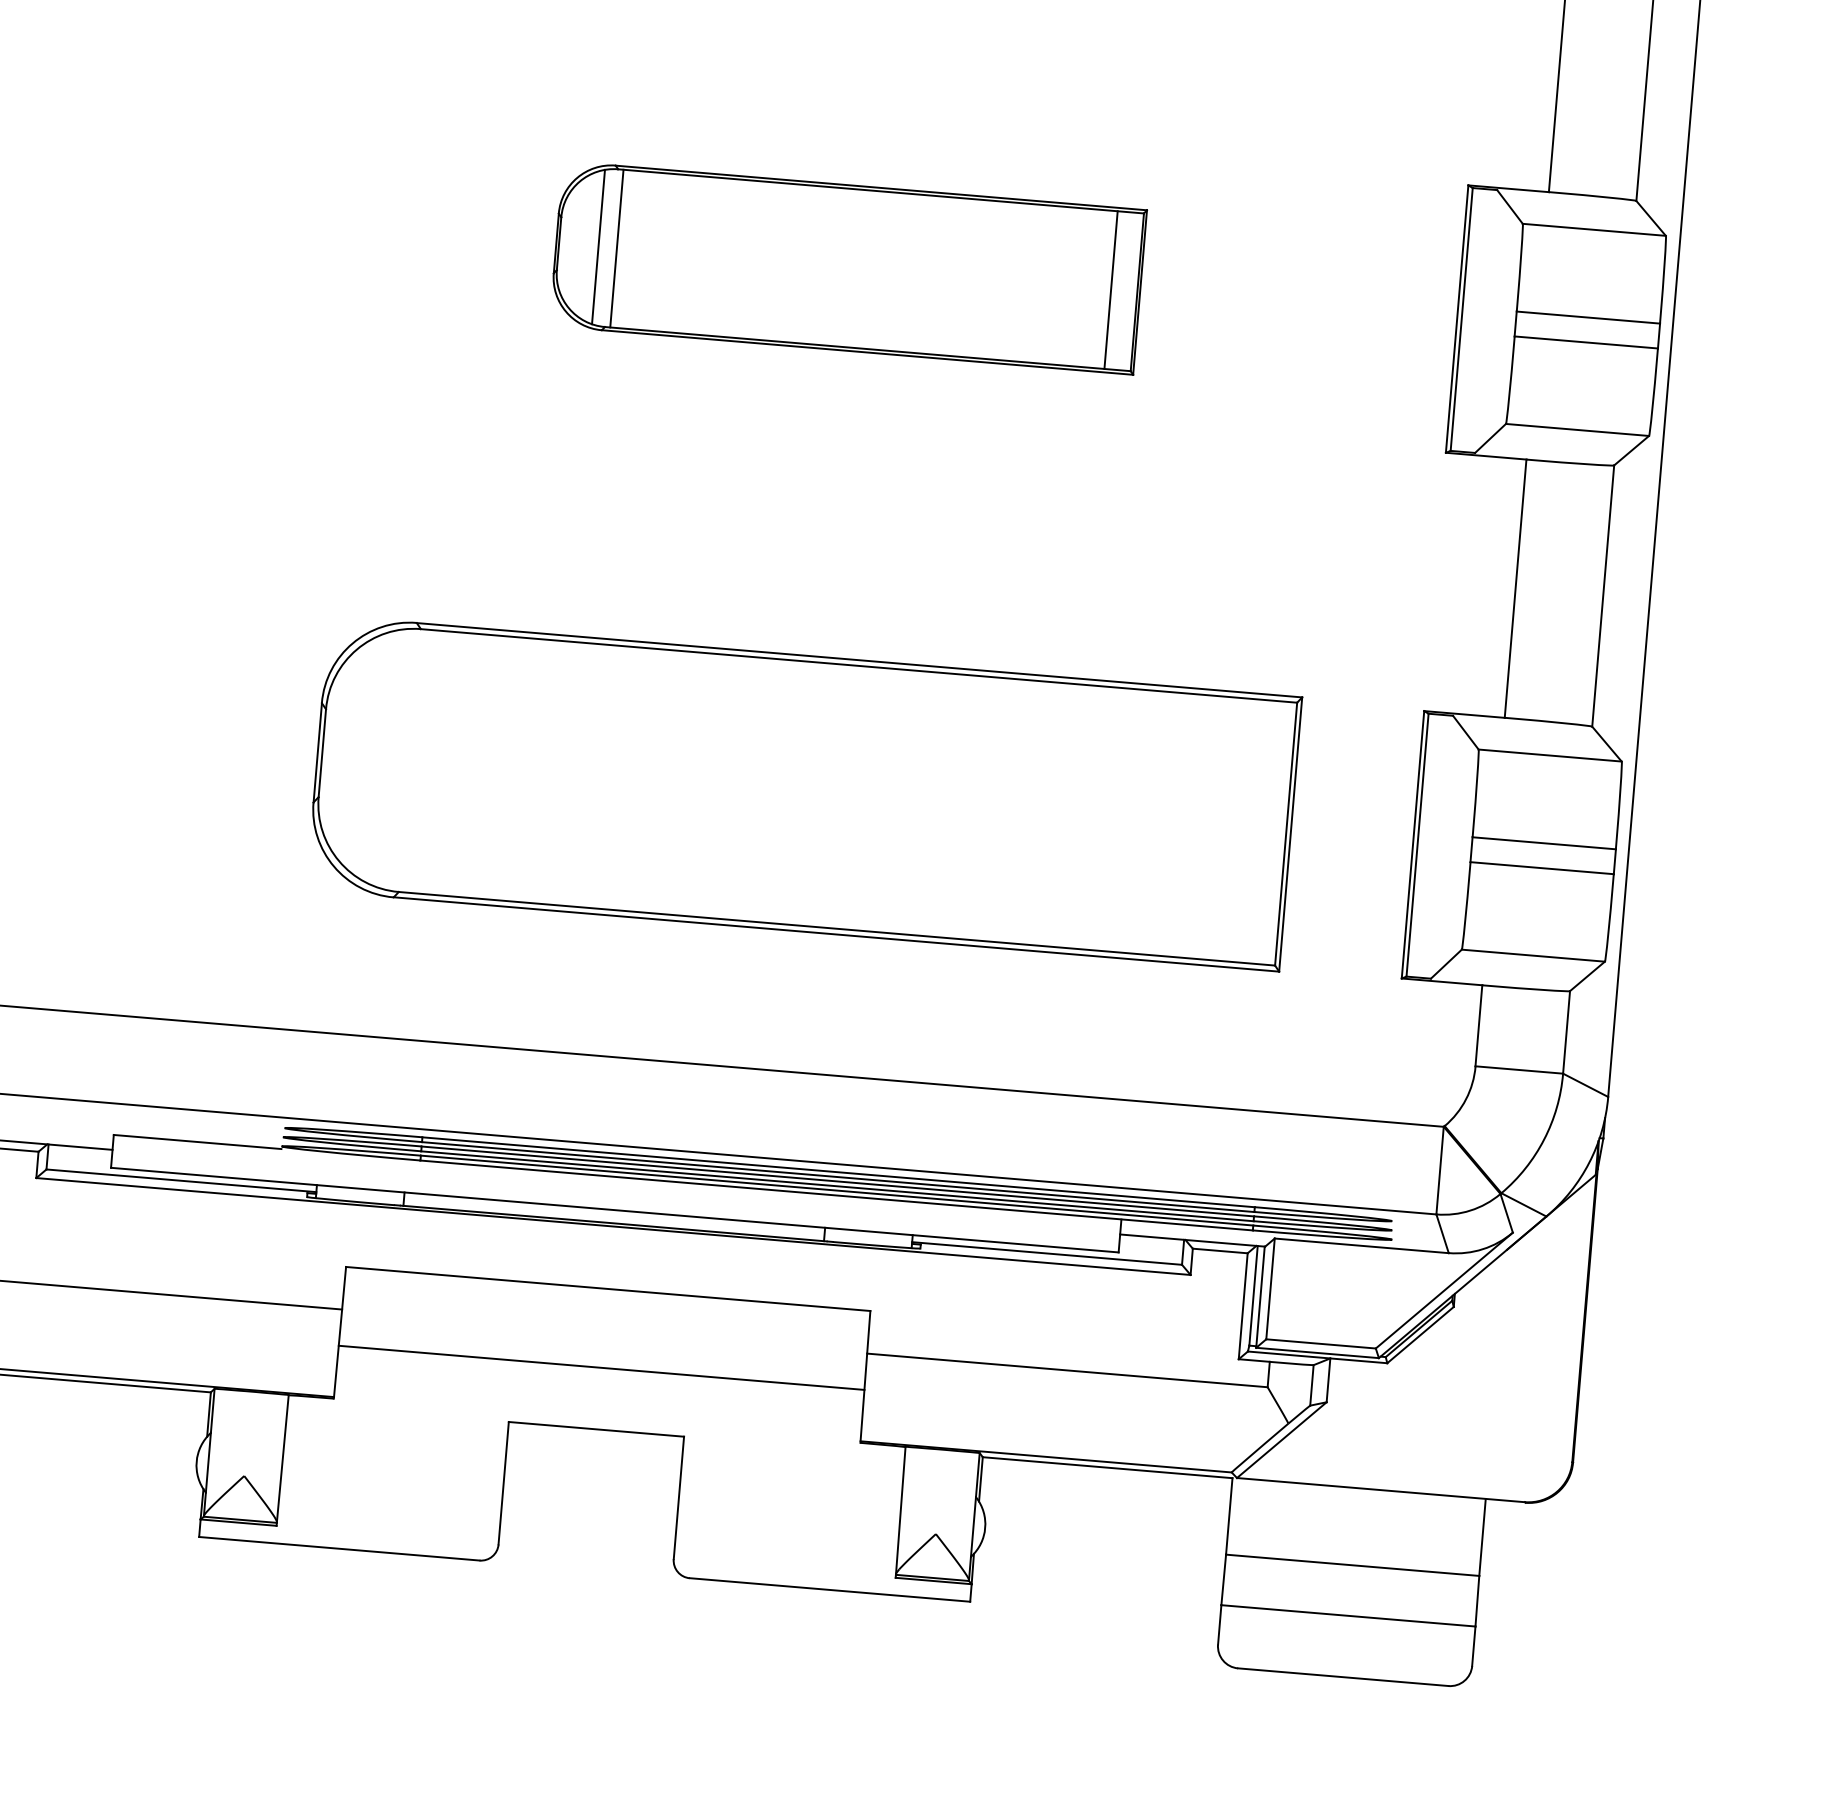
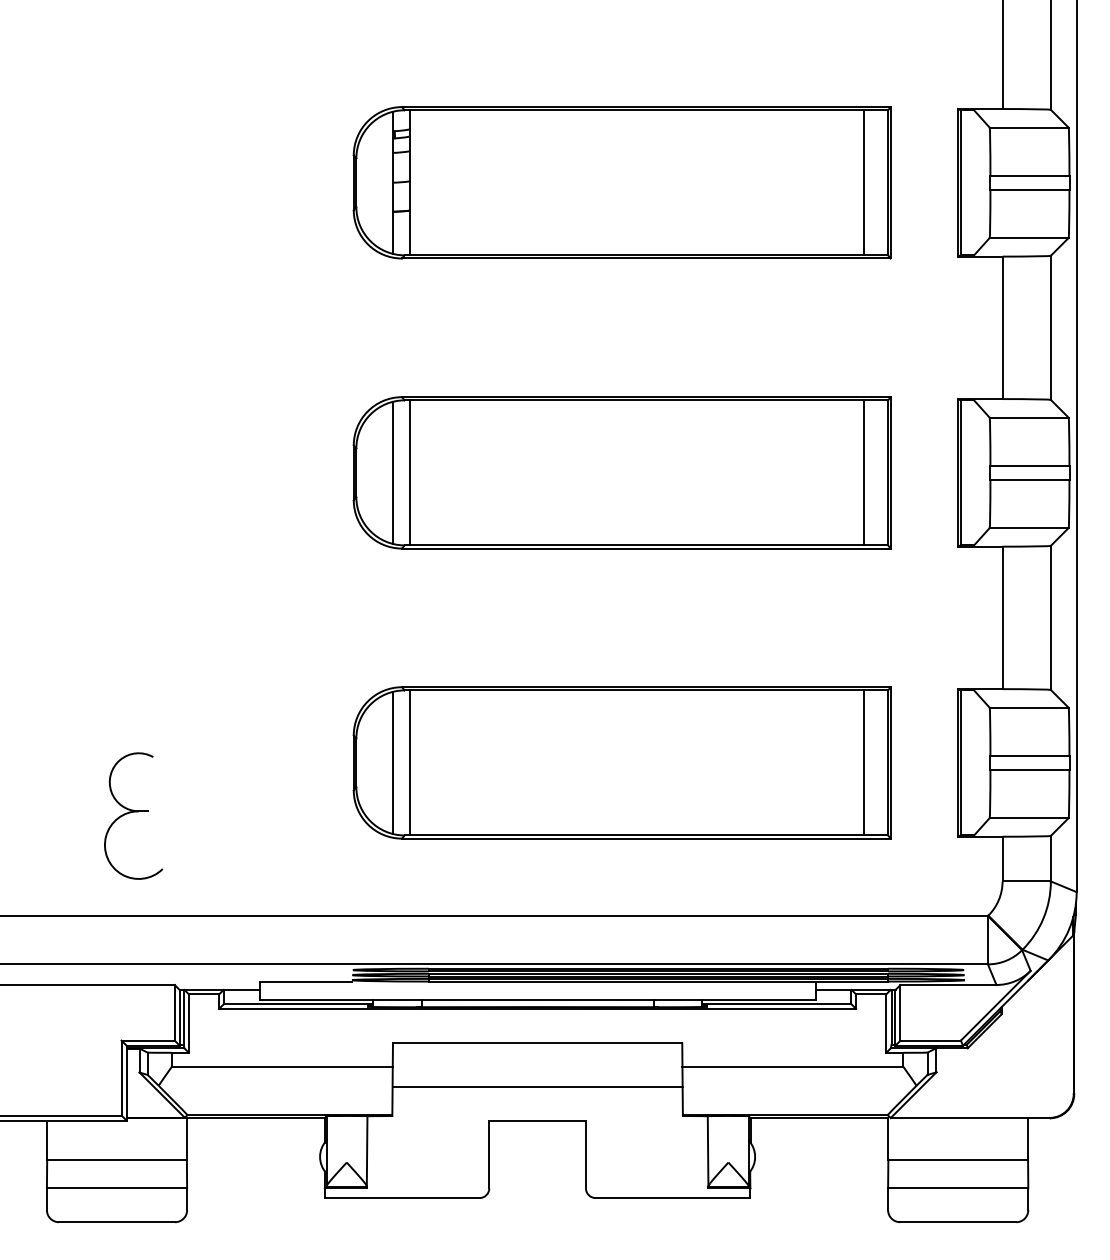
part: (847, 267) -> (621, 472), size x1.67
line: (387, 757) -> (392, 762), added
line: (418, 760) -> (409, 762), added
line: (1241, 829) -> (863, 762), added

